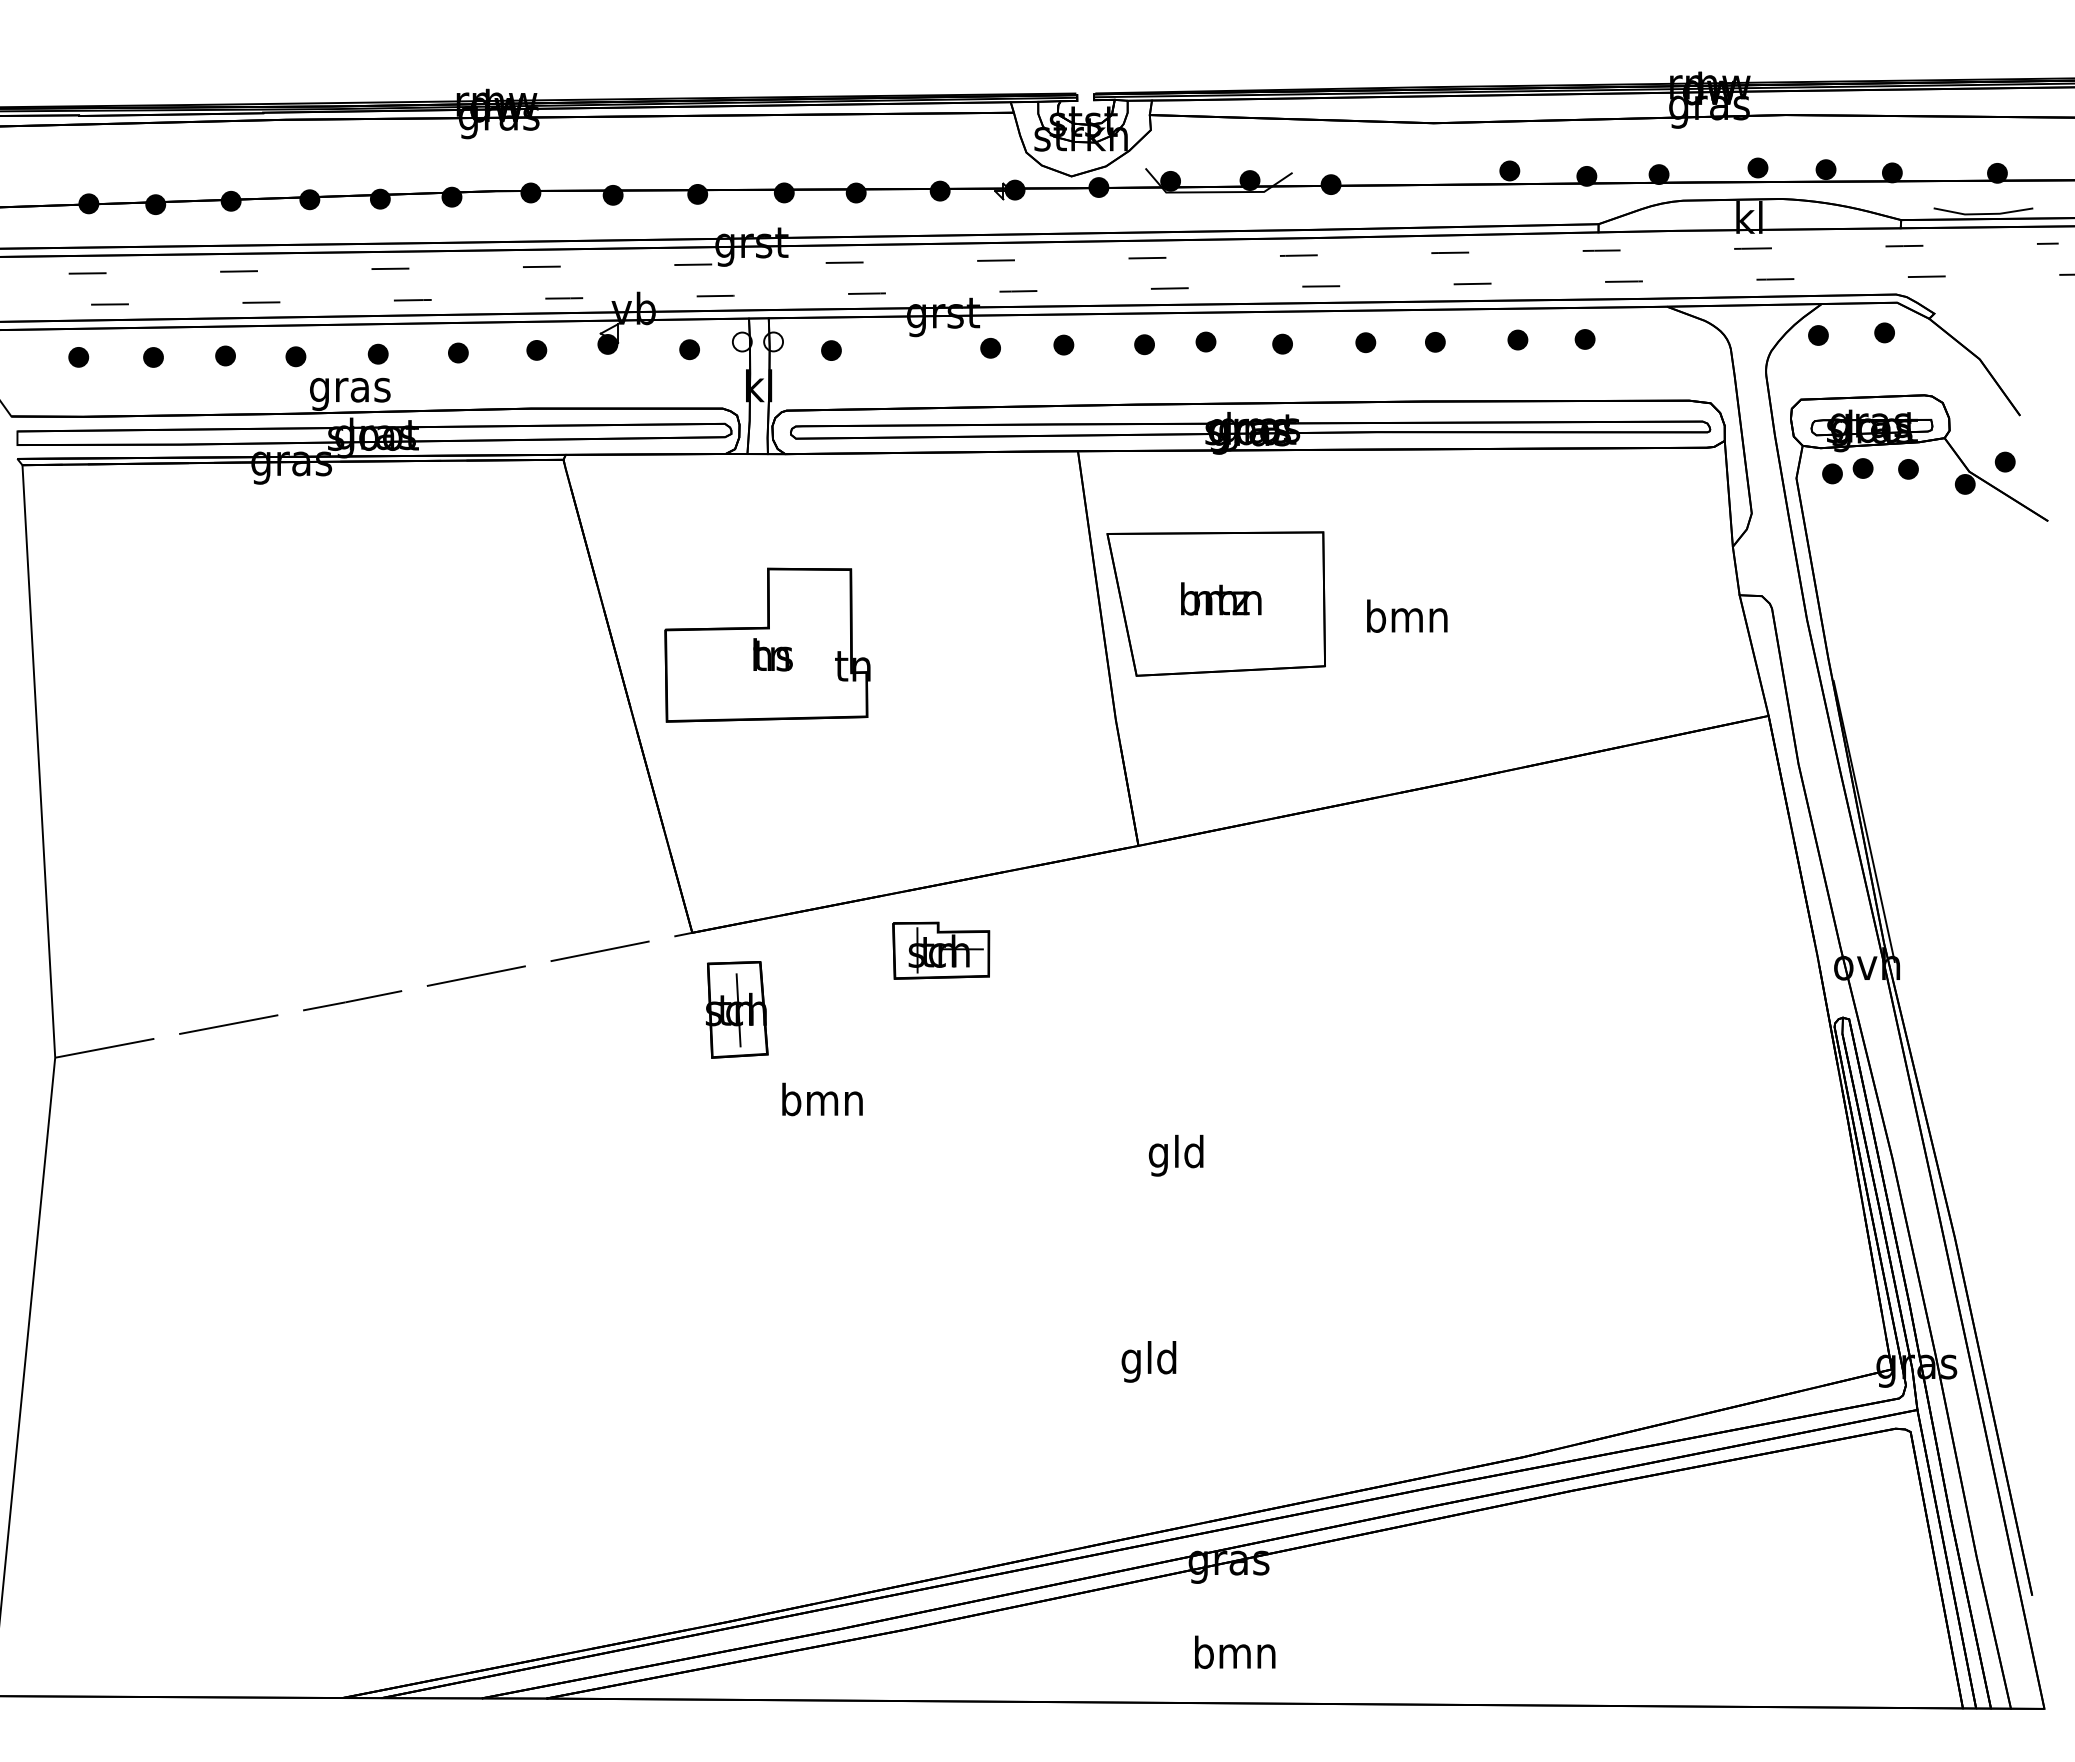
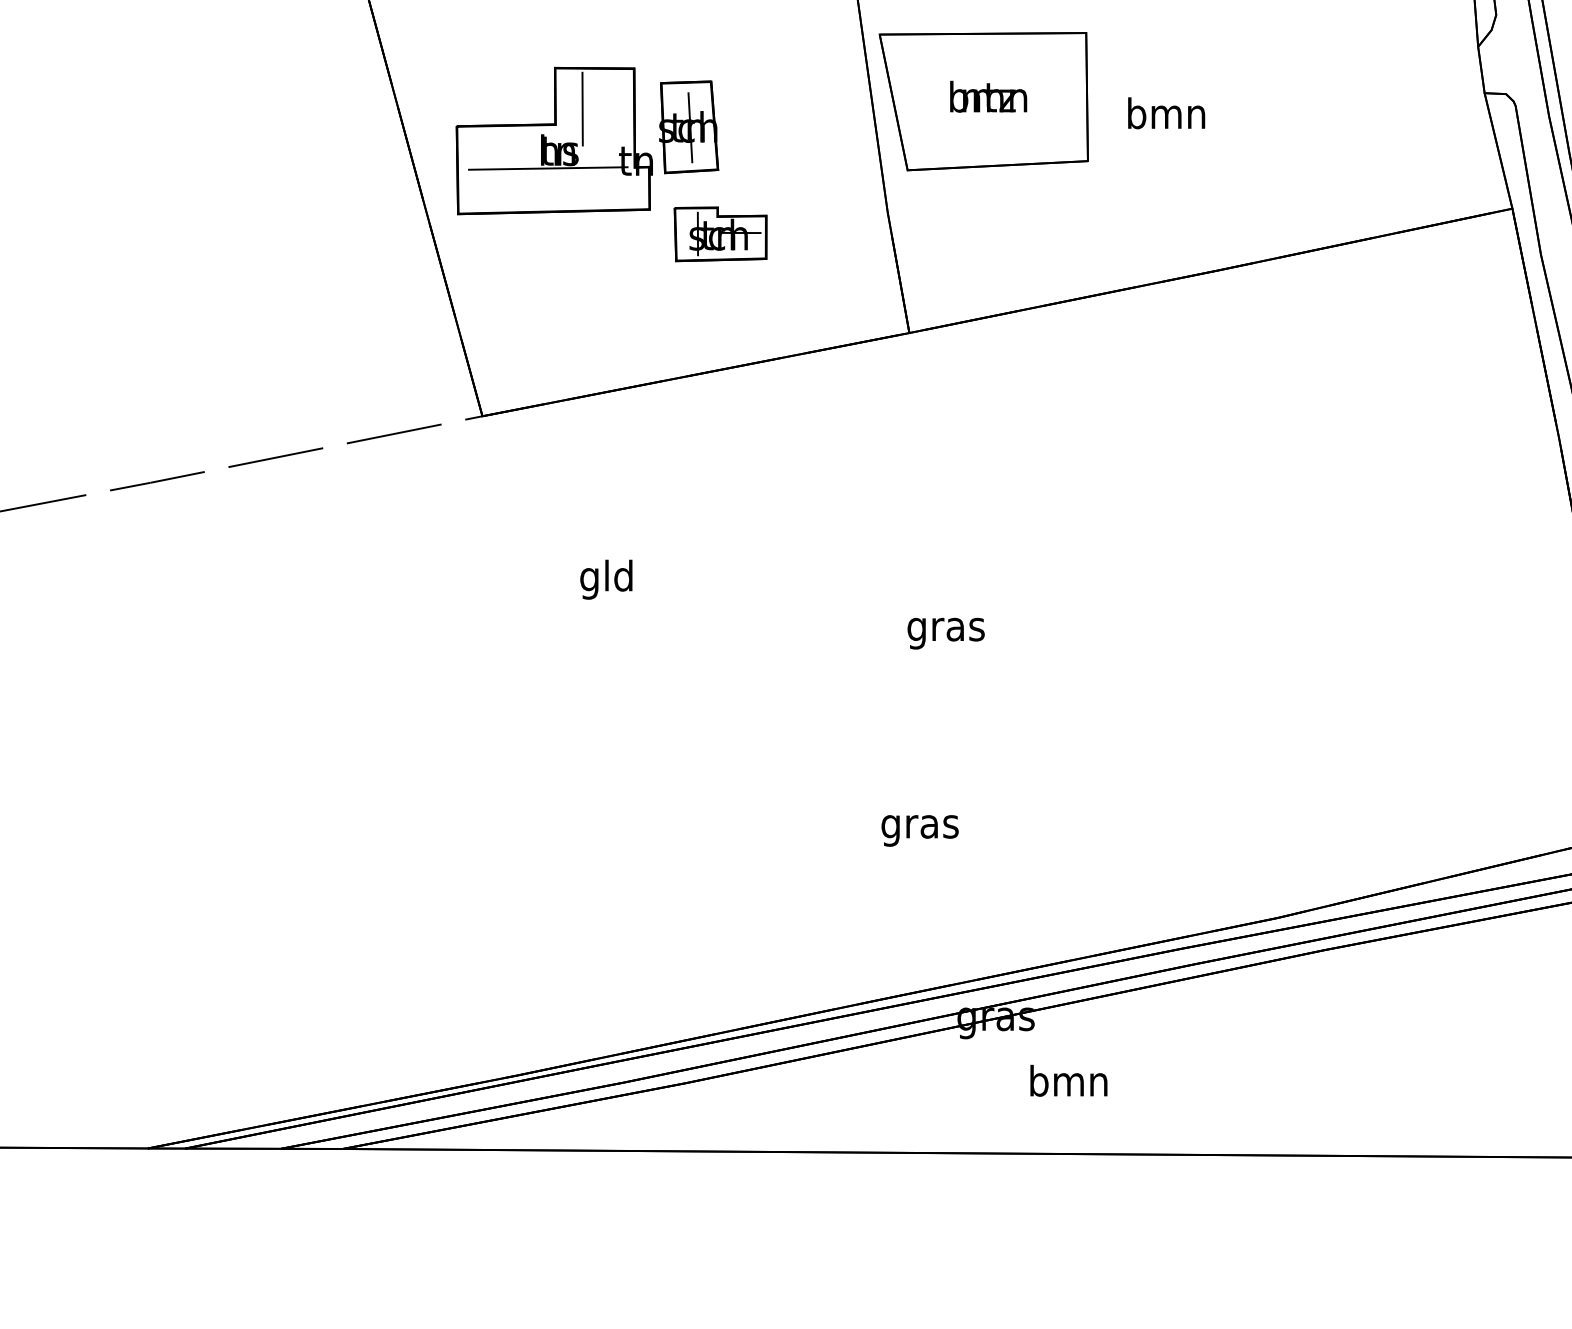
line: (796, 611) -> (582, 108), added
line: (760, 673) -> (547, 168), added
part: (941, 950) -> (720, 234), moved
part: (737, 1009) -> (689, 126), moved
text: (822, 1103) -> (607, 579), bmn -> gld
text: (1176, 1155) -> (945, 629), gld -> gras
text: (1149, 1361) -> (919, 826), gld -> gras
text: (1235, 1651) -> (1069, 1080), moved

